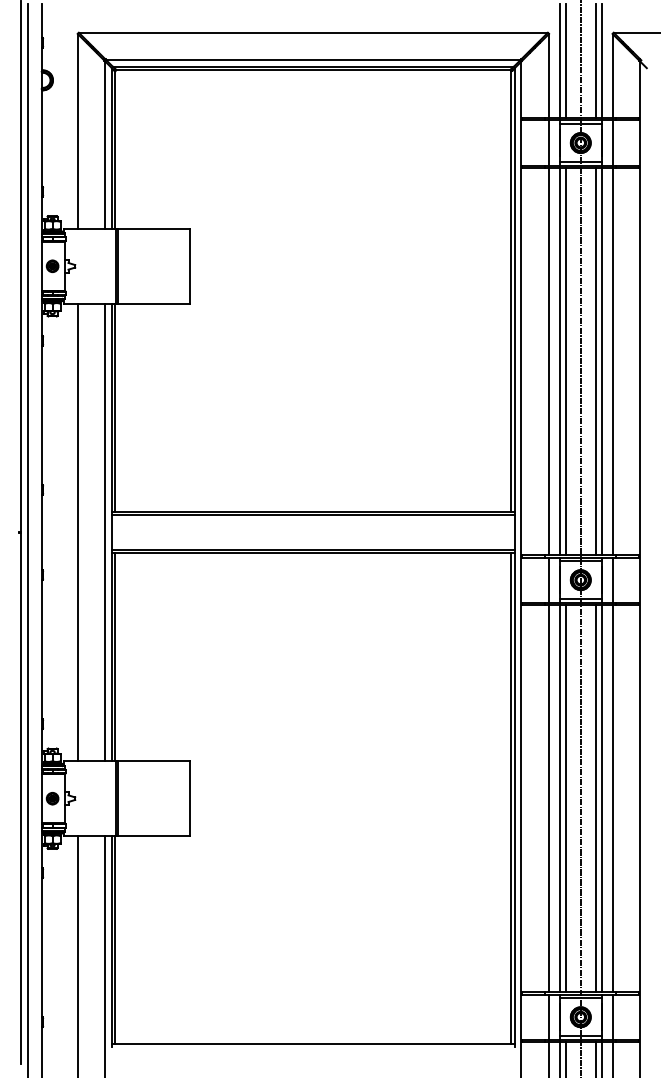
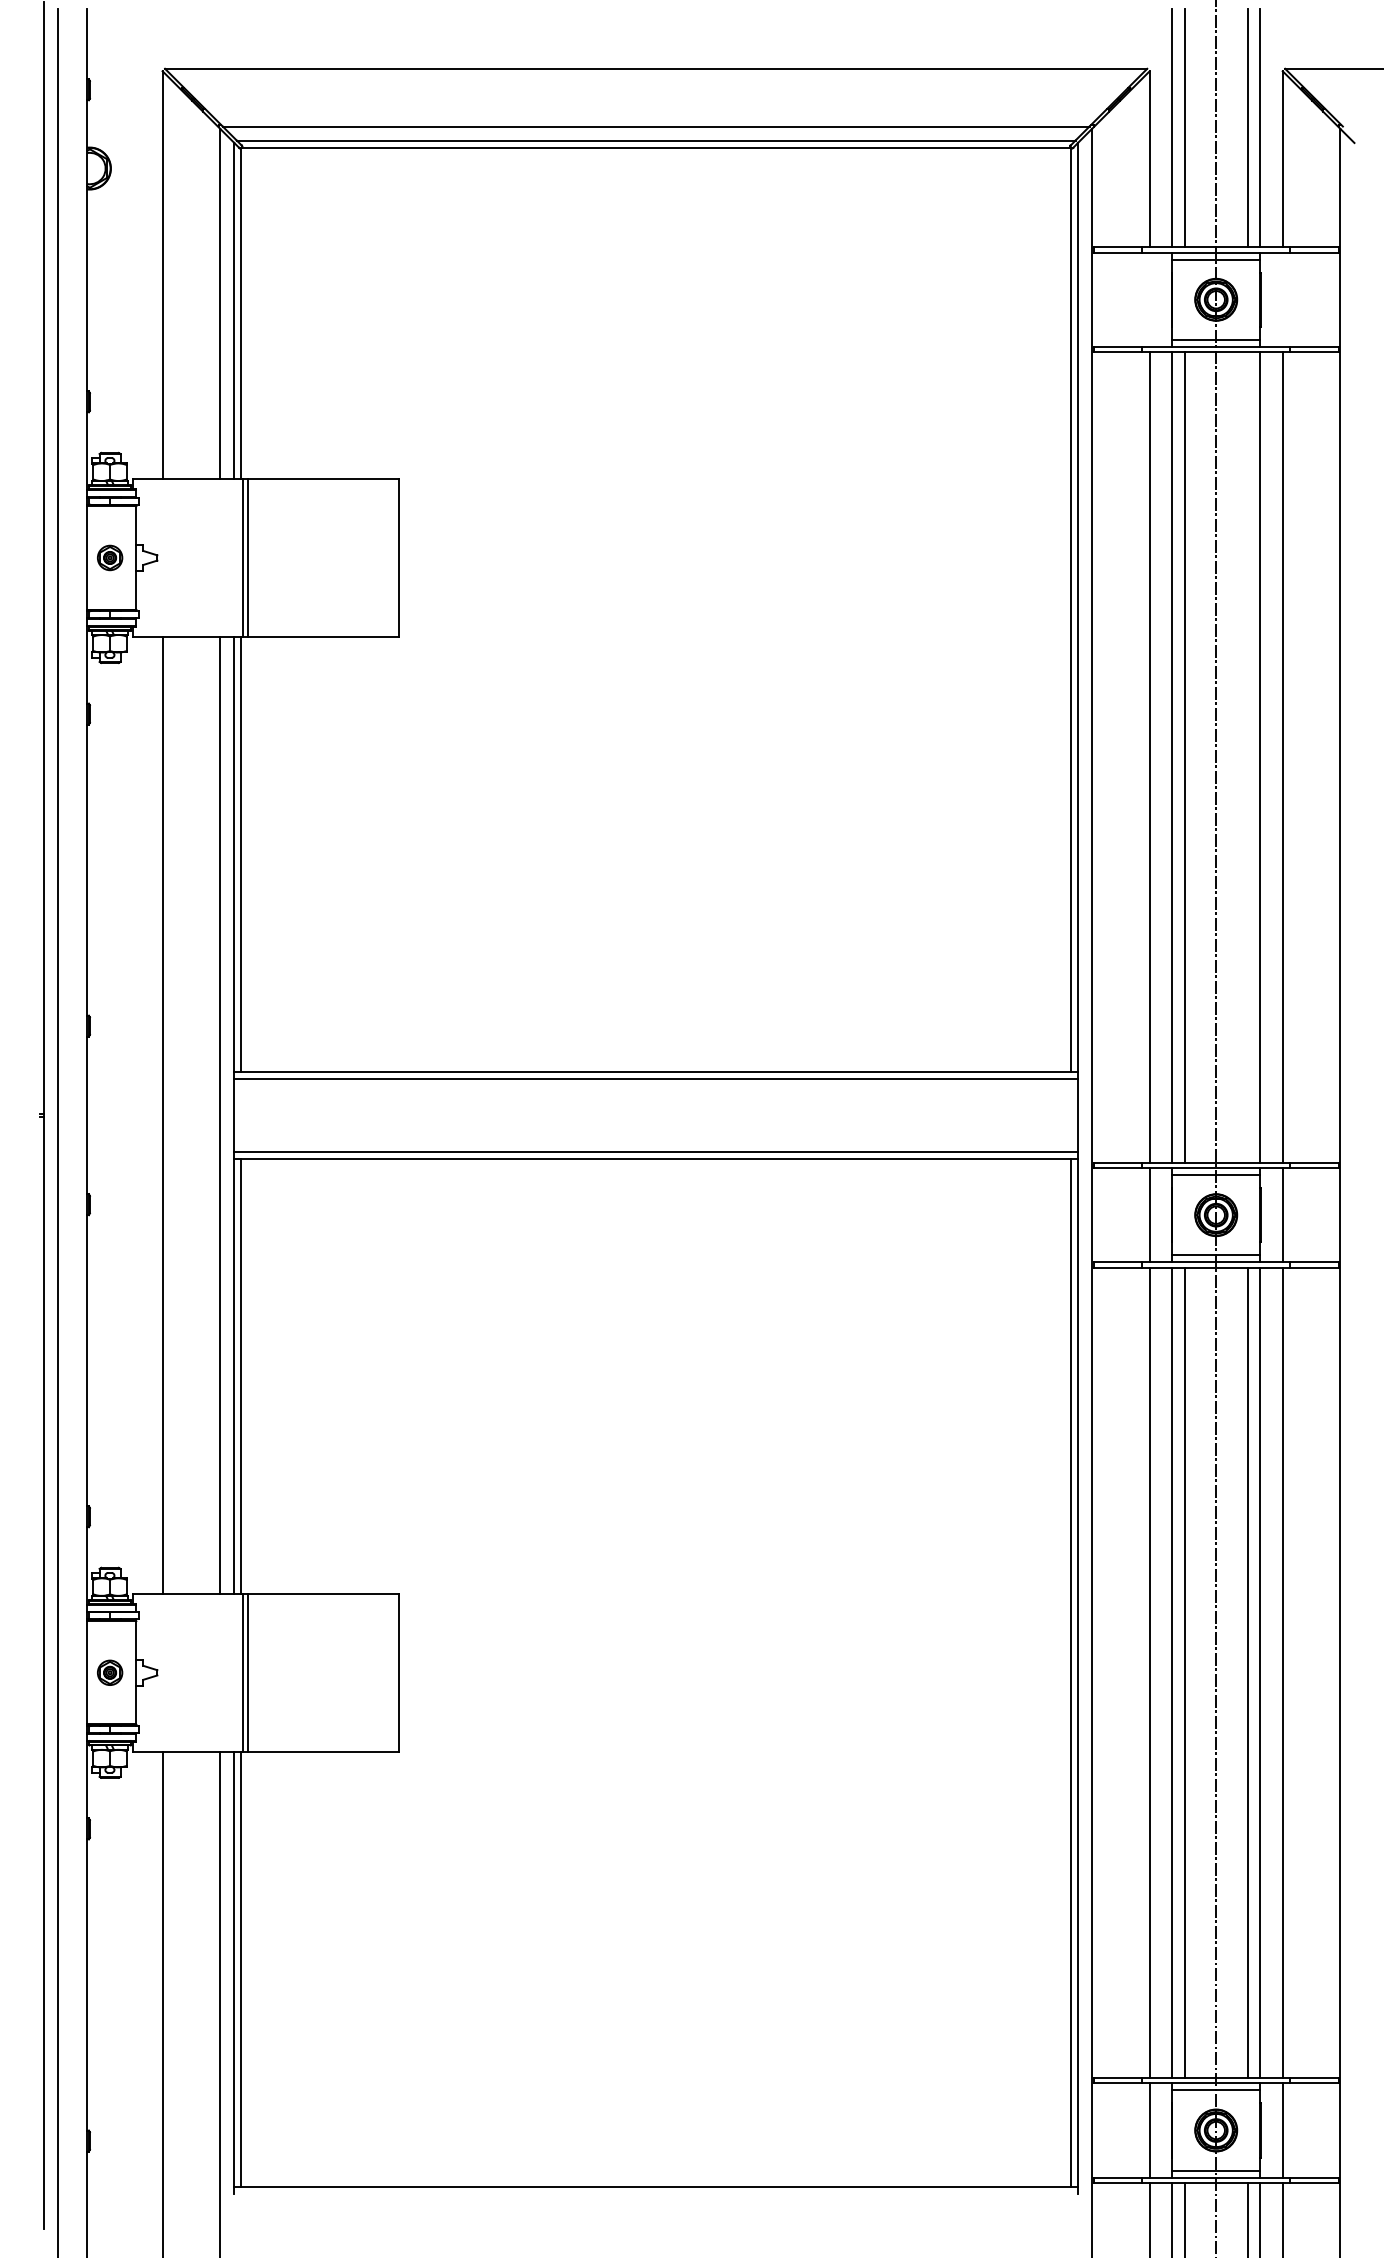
line: (549, 142) -> (1150, 298), removed
line: (612, 142) -> (1282, 298), removed
line: (595, 361) -> (1246, 757), removed

